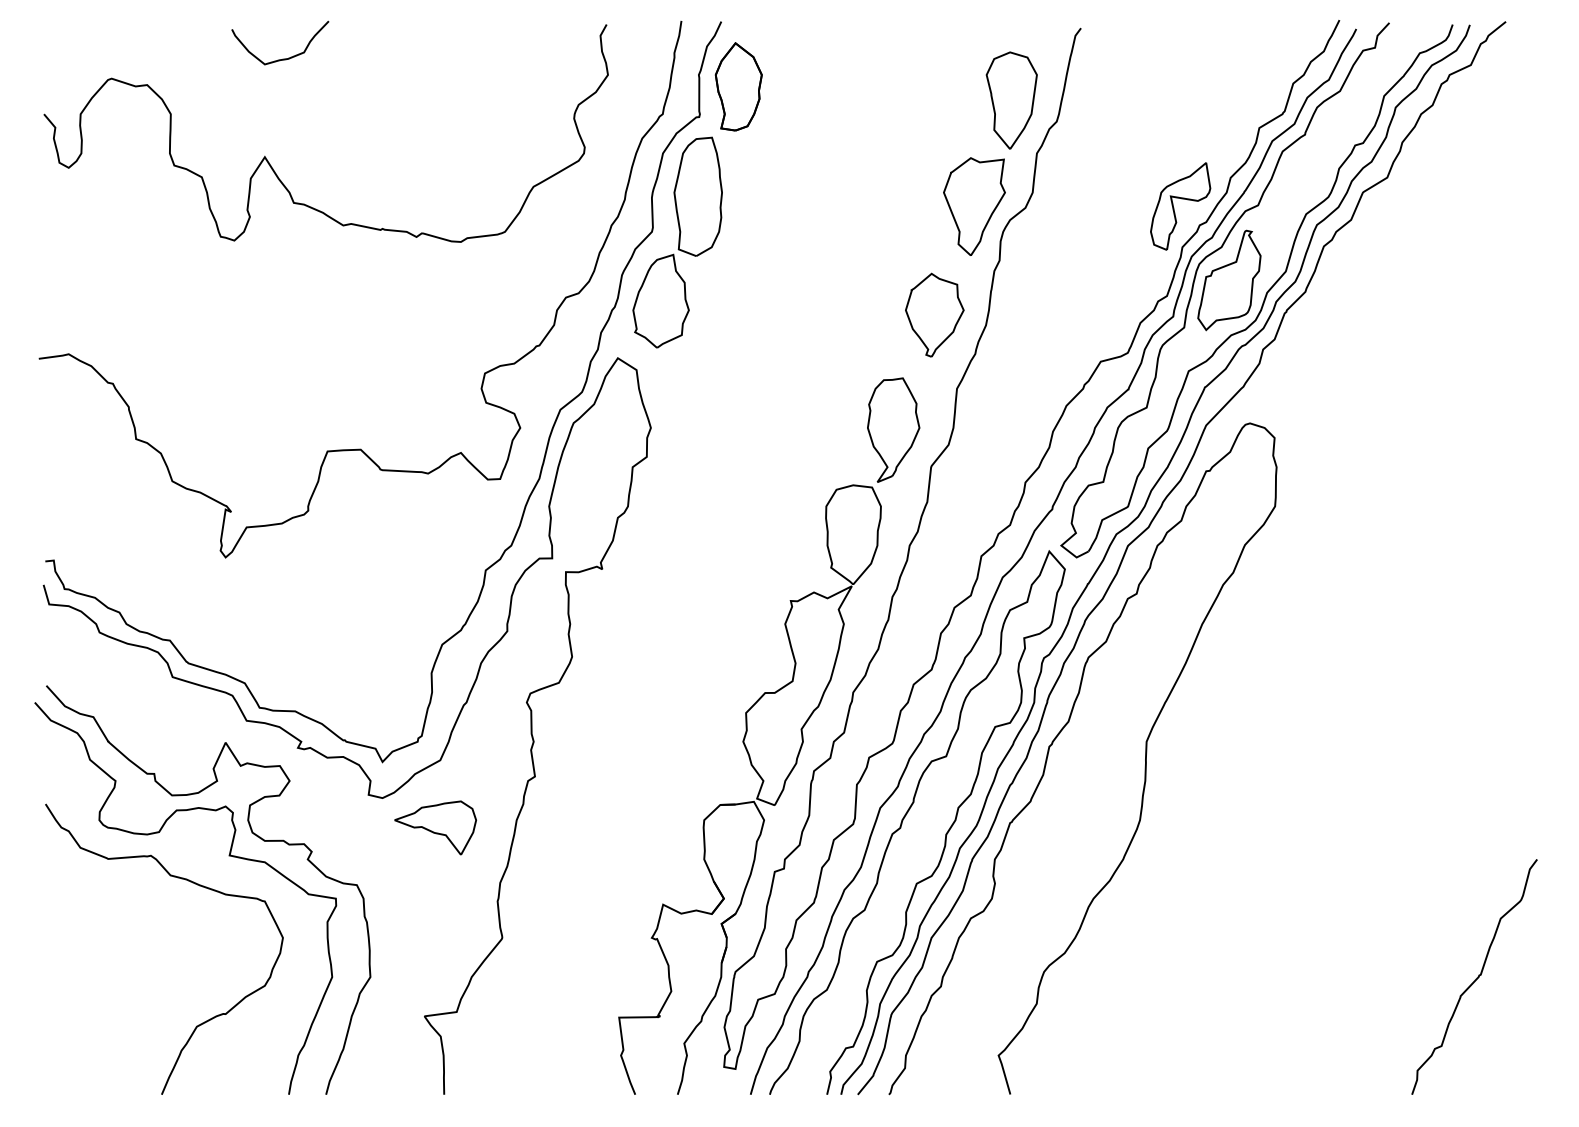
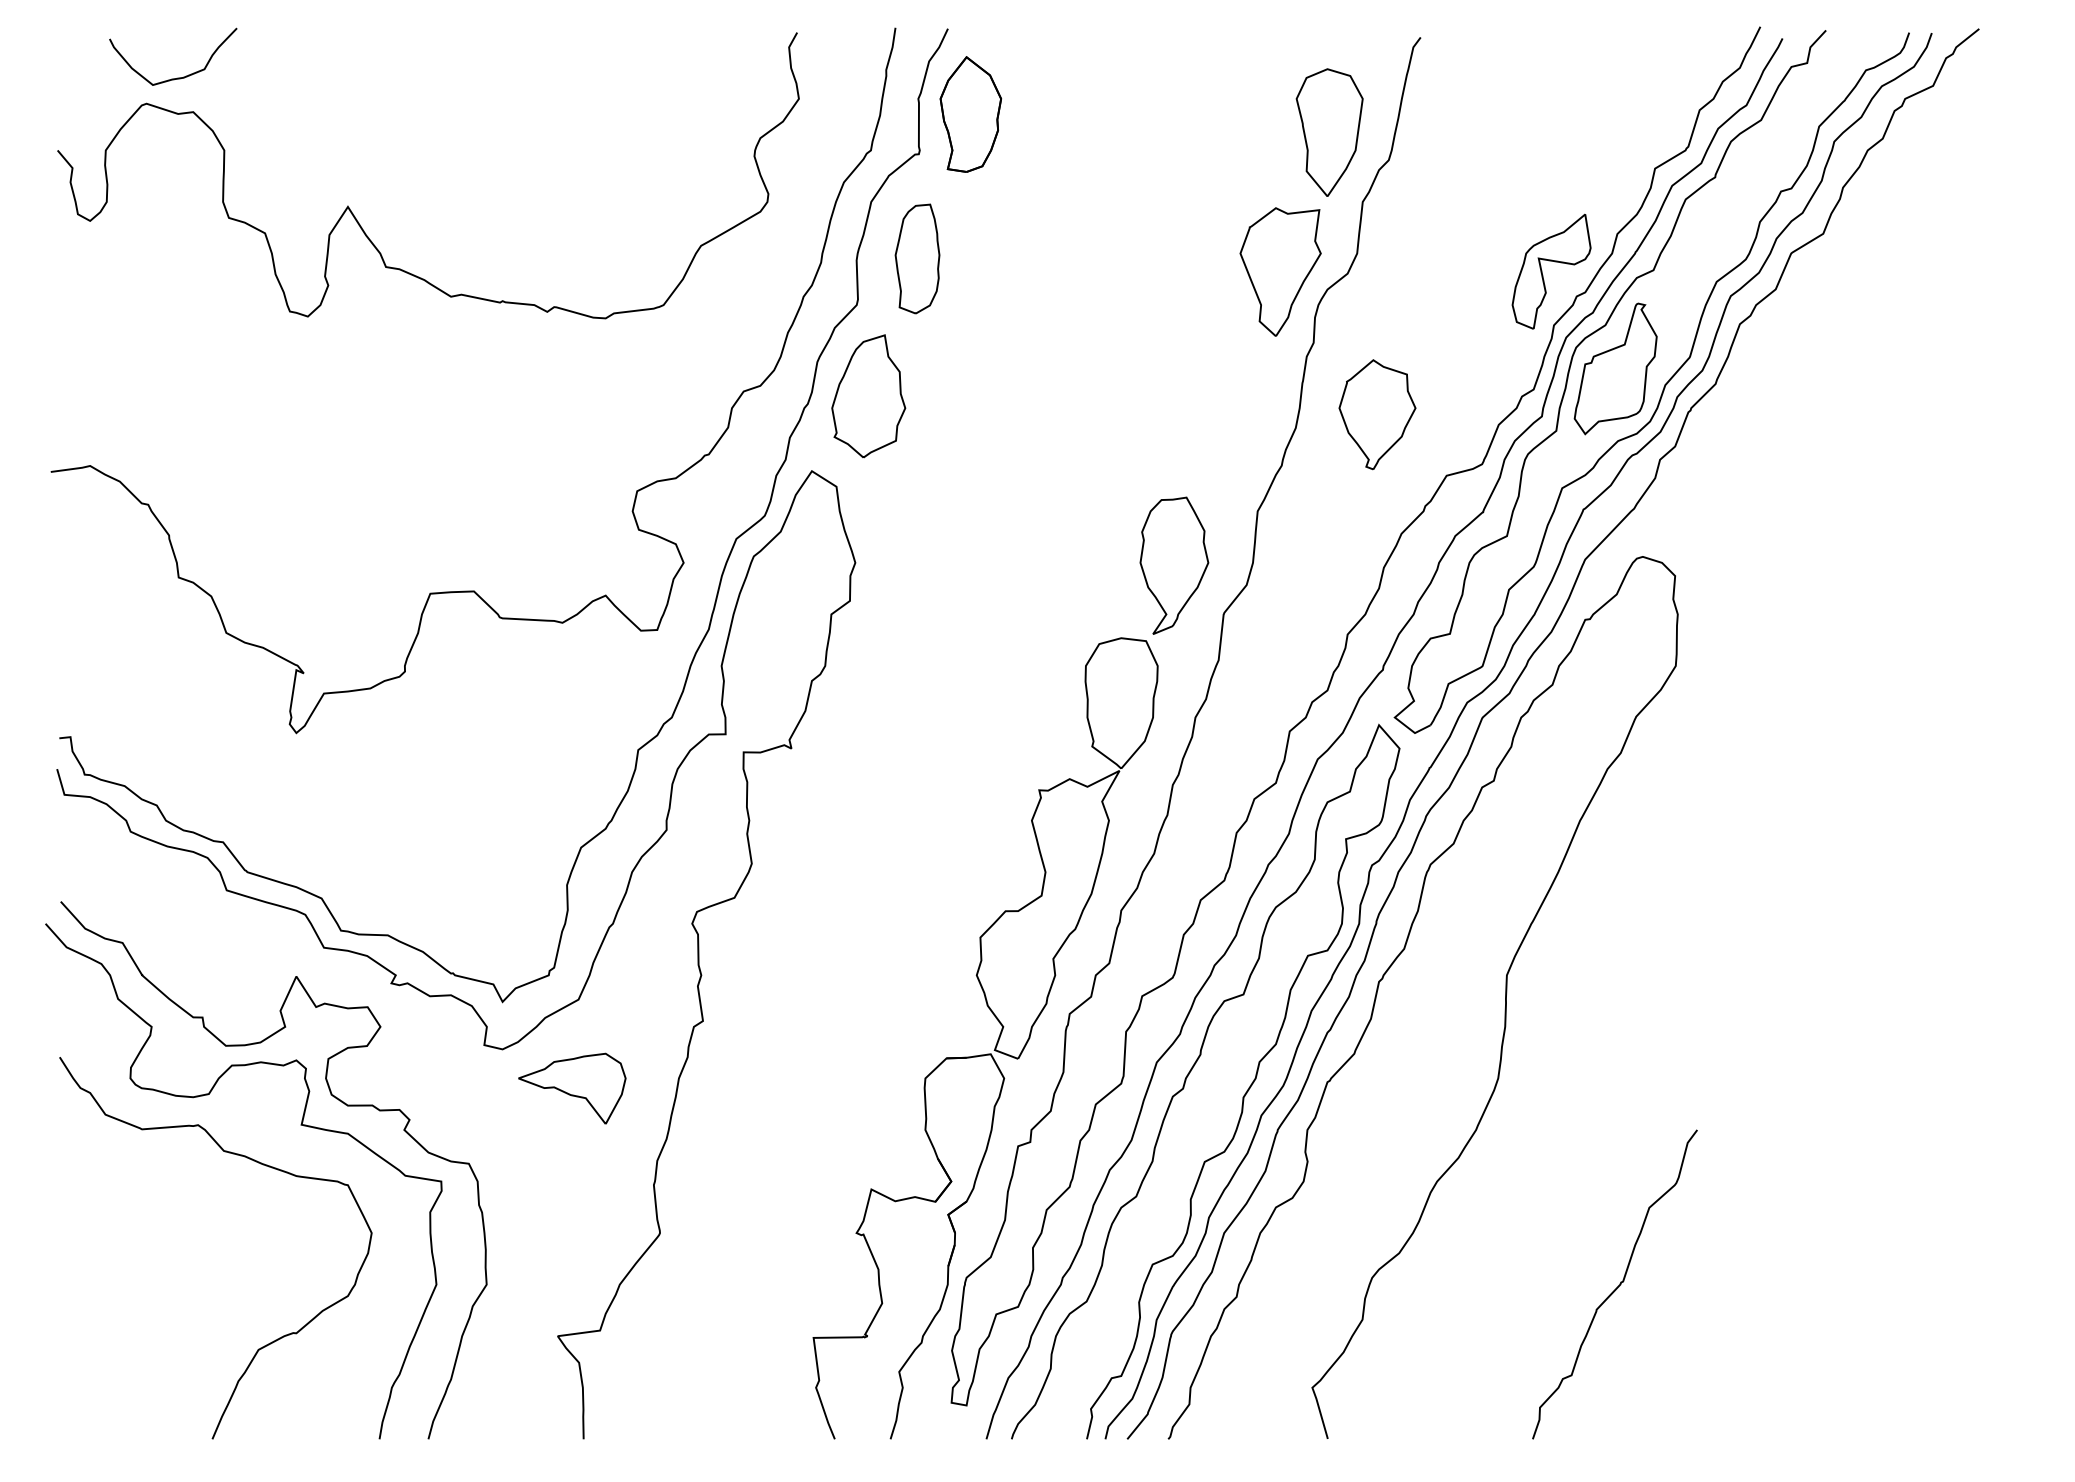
curve: (283, 58) -> (177, 77), moved
part: (698, 196) -> (917, 258), size x0.7
part: (934, 315) -> (1377, 414), moved
curve: (1476, 978) -> (1617, 1286), moved

